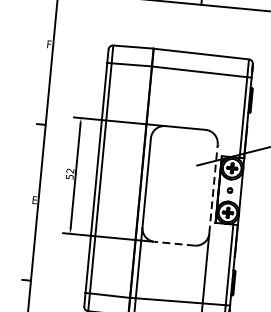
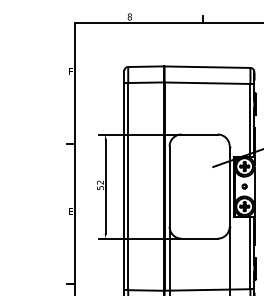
line: (213, 188) -> (229, 186), dashed -> solid
line: (174, 243) -> (199, 238), dashed -> solid

